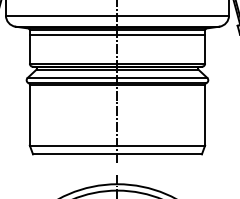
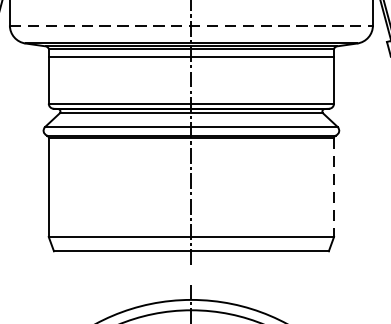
line: (117, 15) -> (191, 25), solid -> dashed
line: (205, 115) -> (334, 188), solid -> dashed

